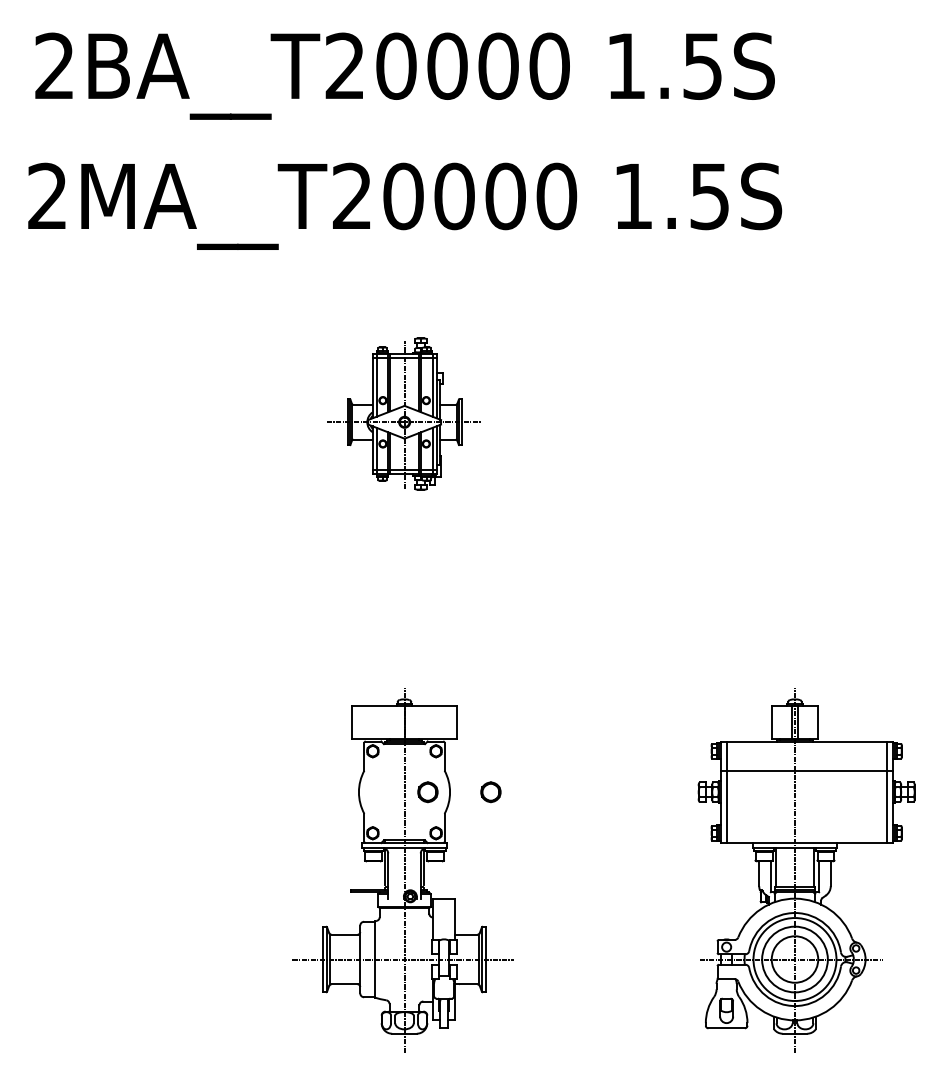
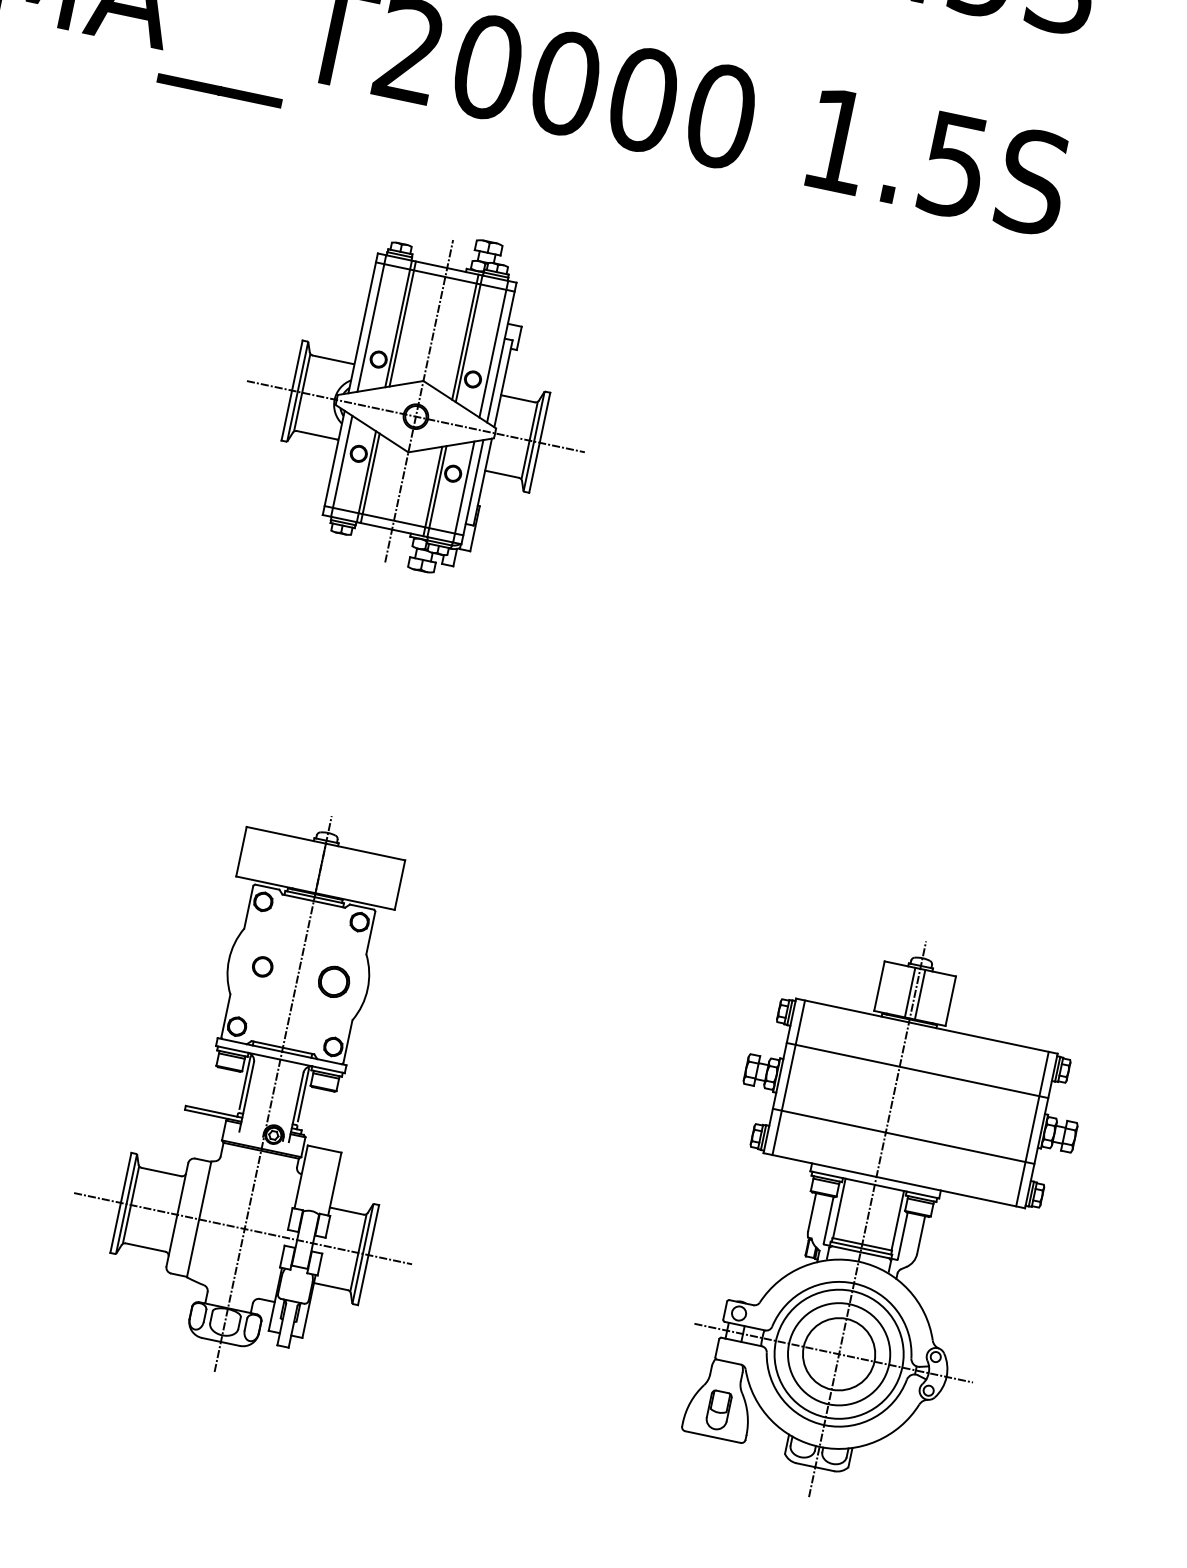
part: (404, 413) -> (419, 397), size x1.43
part: (380, 792) -> (261, 967), added
part: (490, 792) -> (429, 1002), removed
line: (806, 813) -> (903, 1135), added

